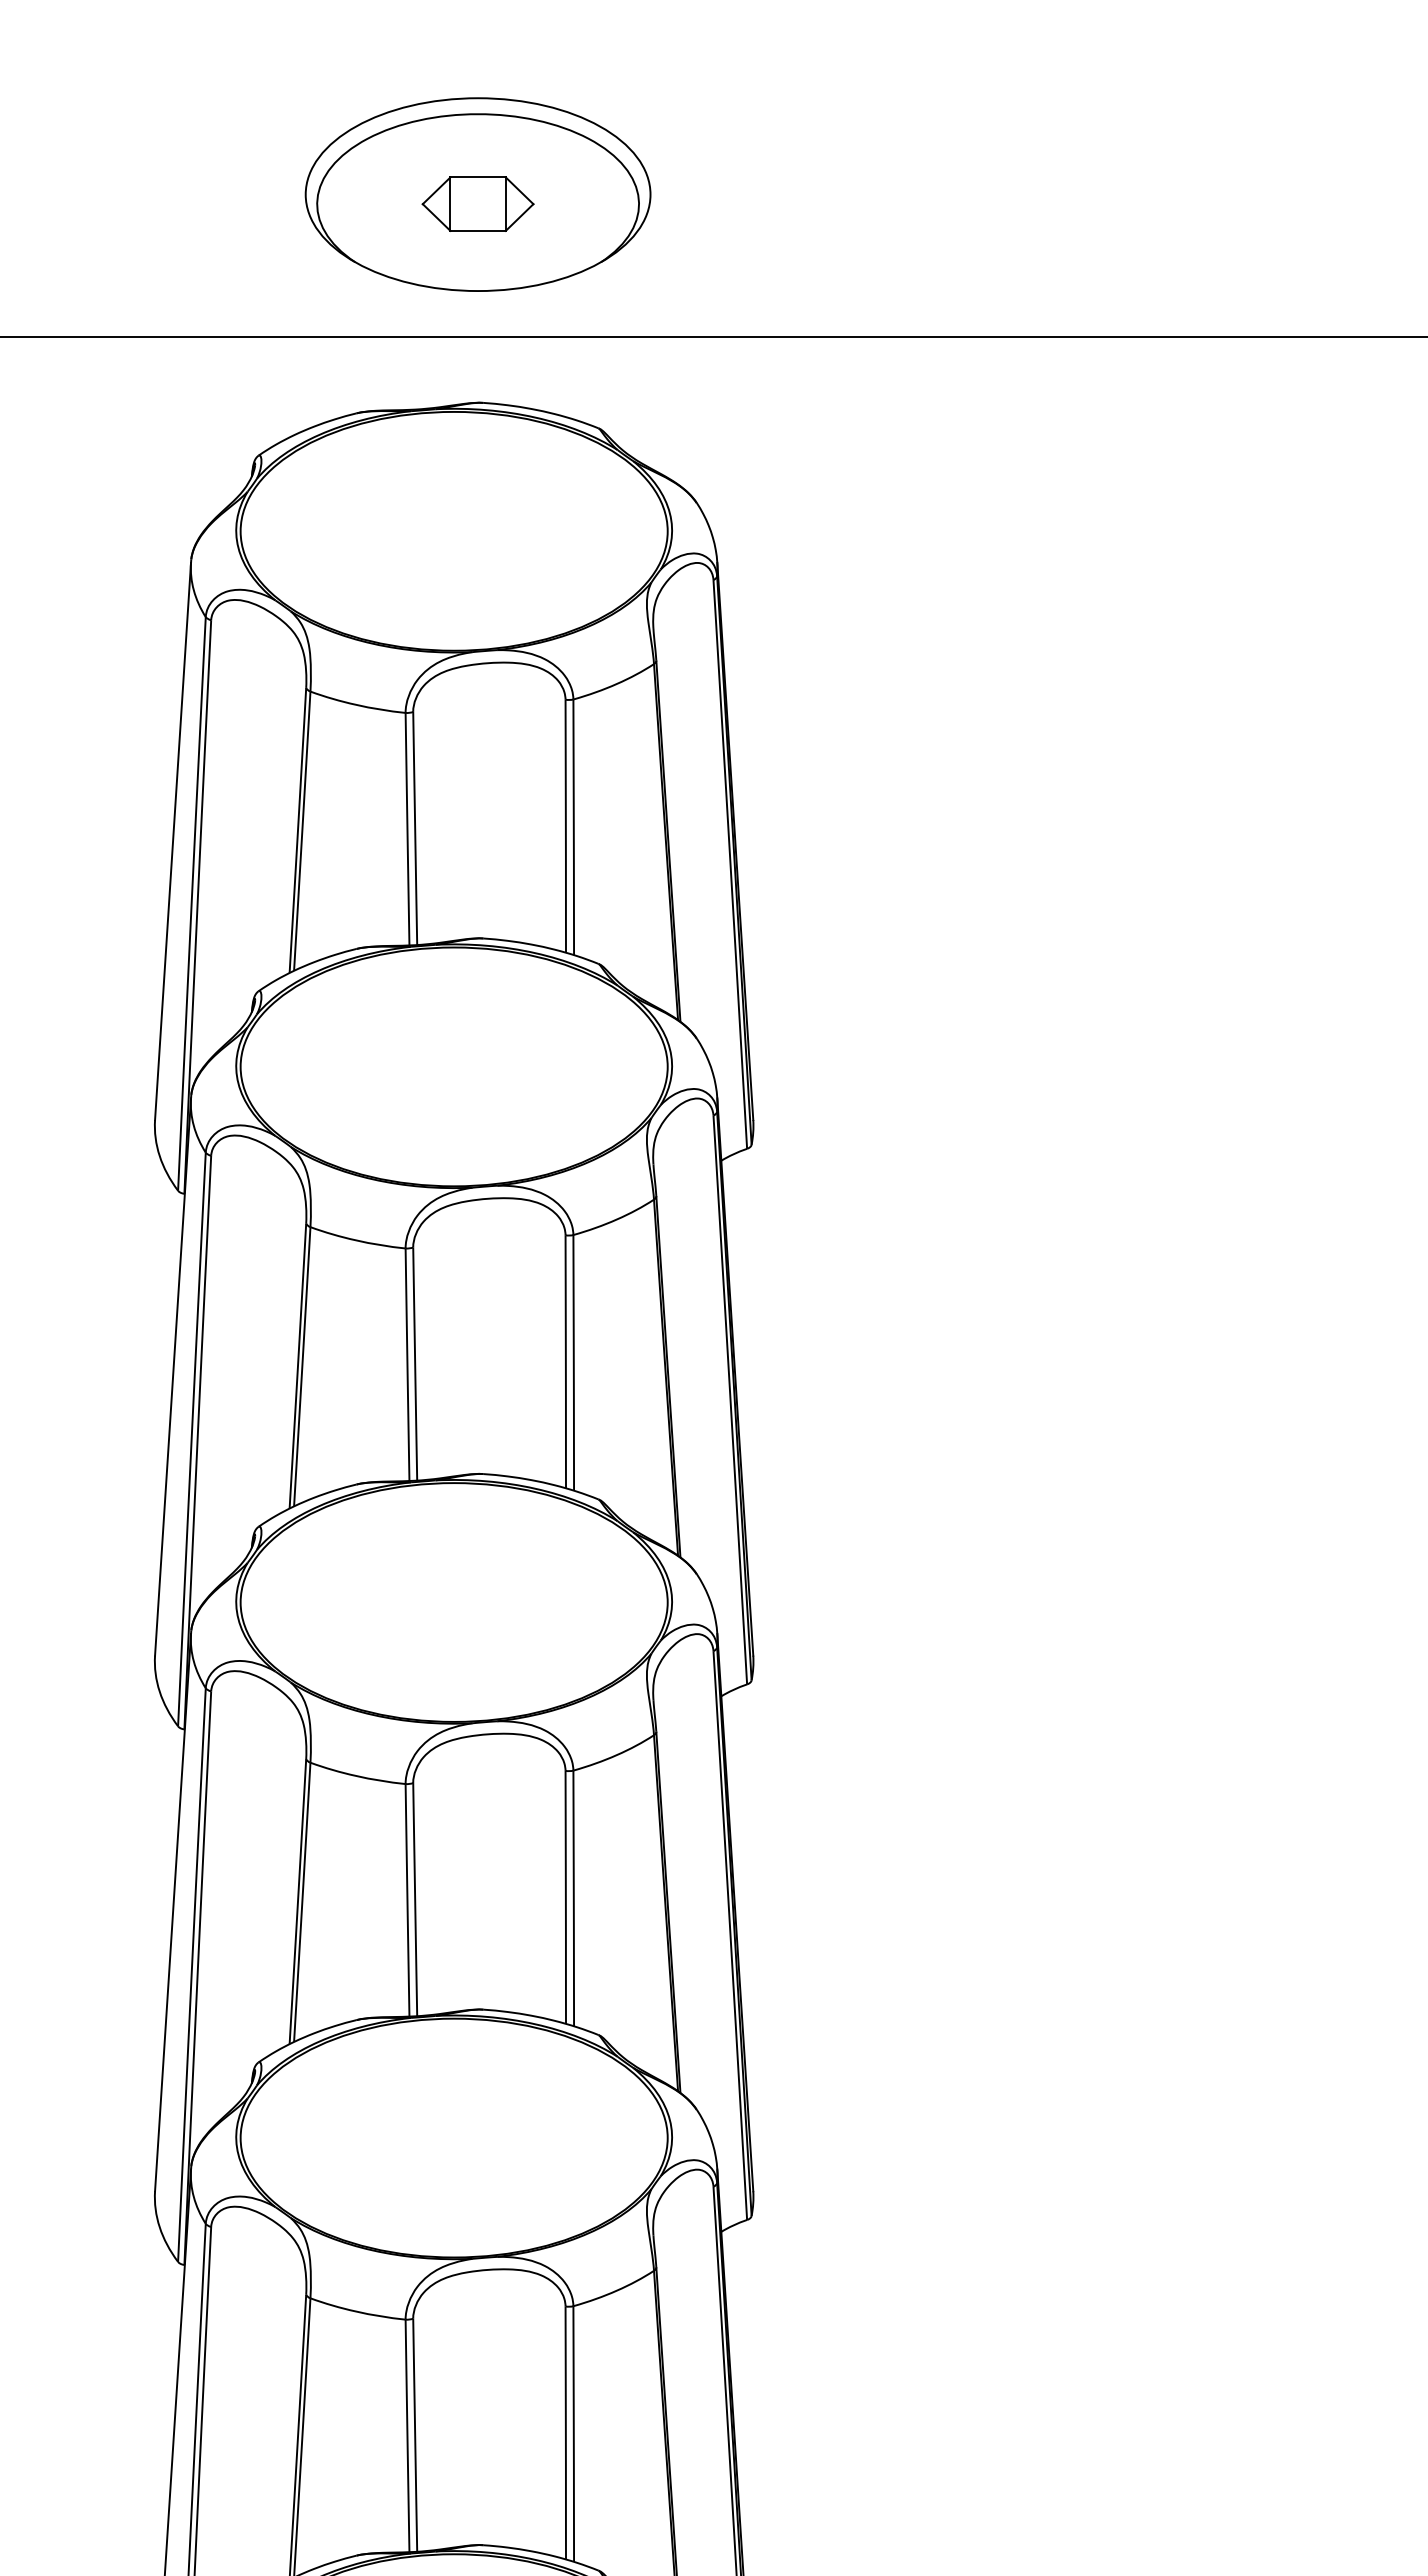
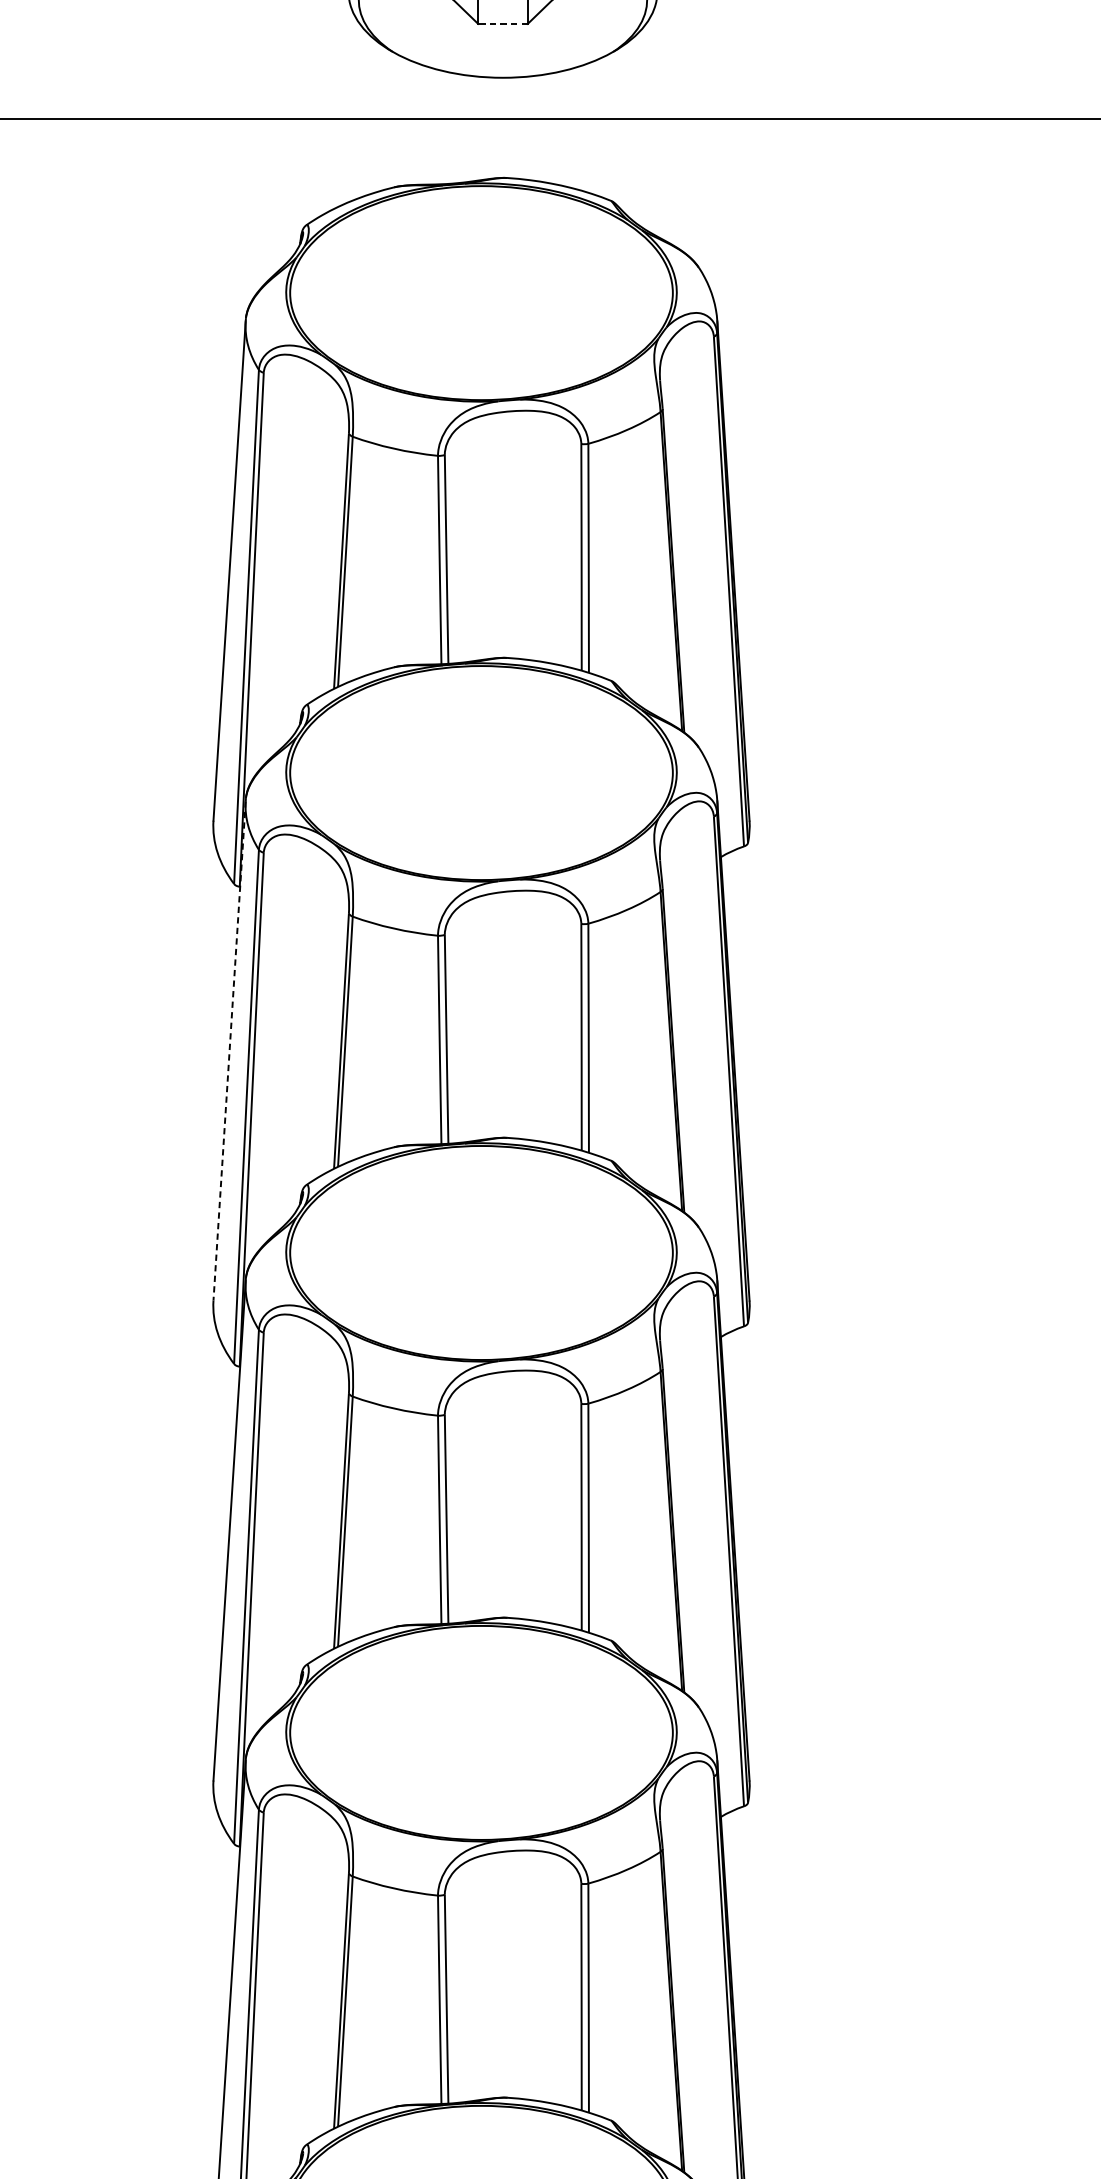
line: (478, 230) -> (503, 23), solid -> dashed
line: (173, 1377) -> (230, 1051), solid -> dashed

